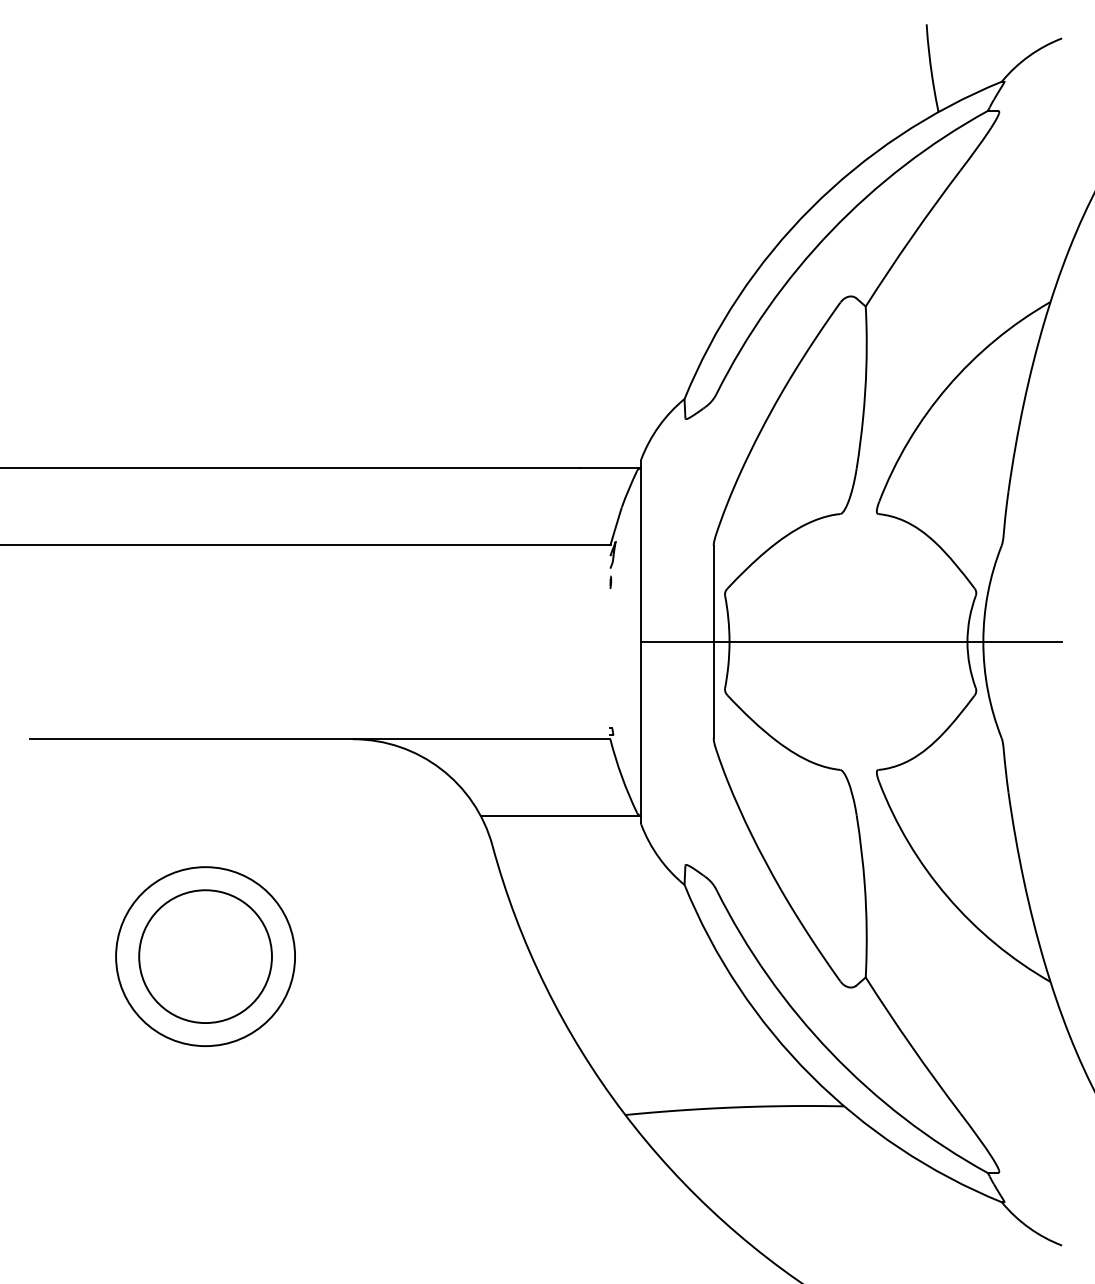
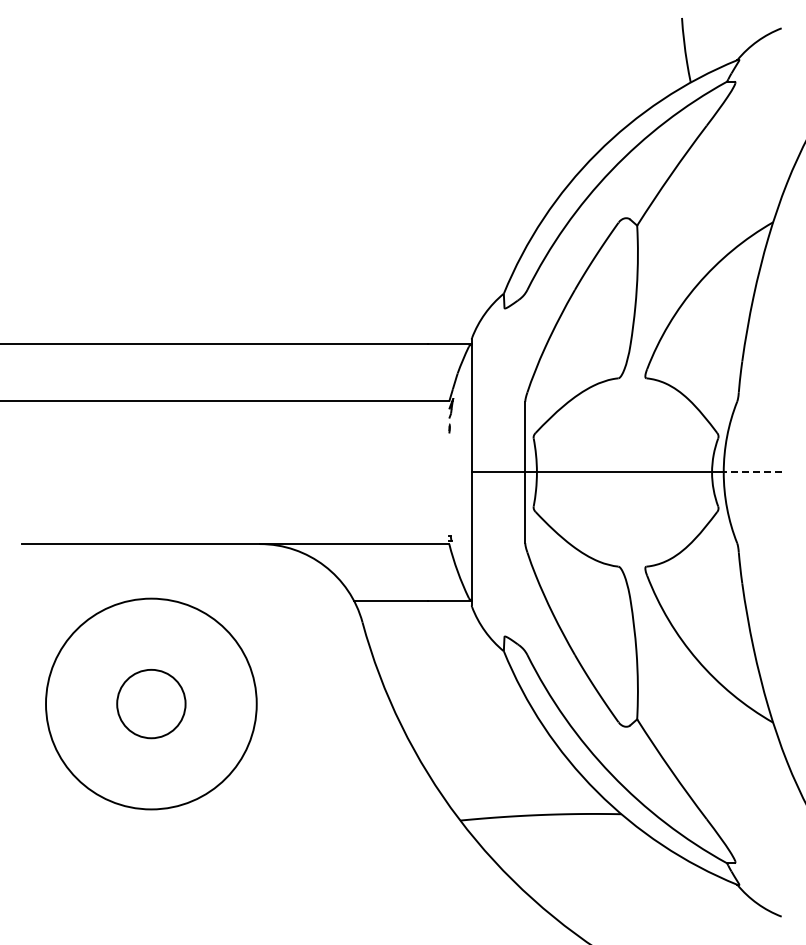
line: (1022, 642) -> (752, 472), solid -> dashed
circle: (205, 955) -> (151, 703), size x0.7
circle: (205, 955) -> (151, 703), size x1.6

